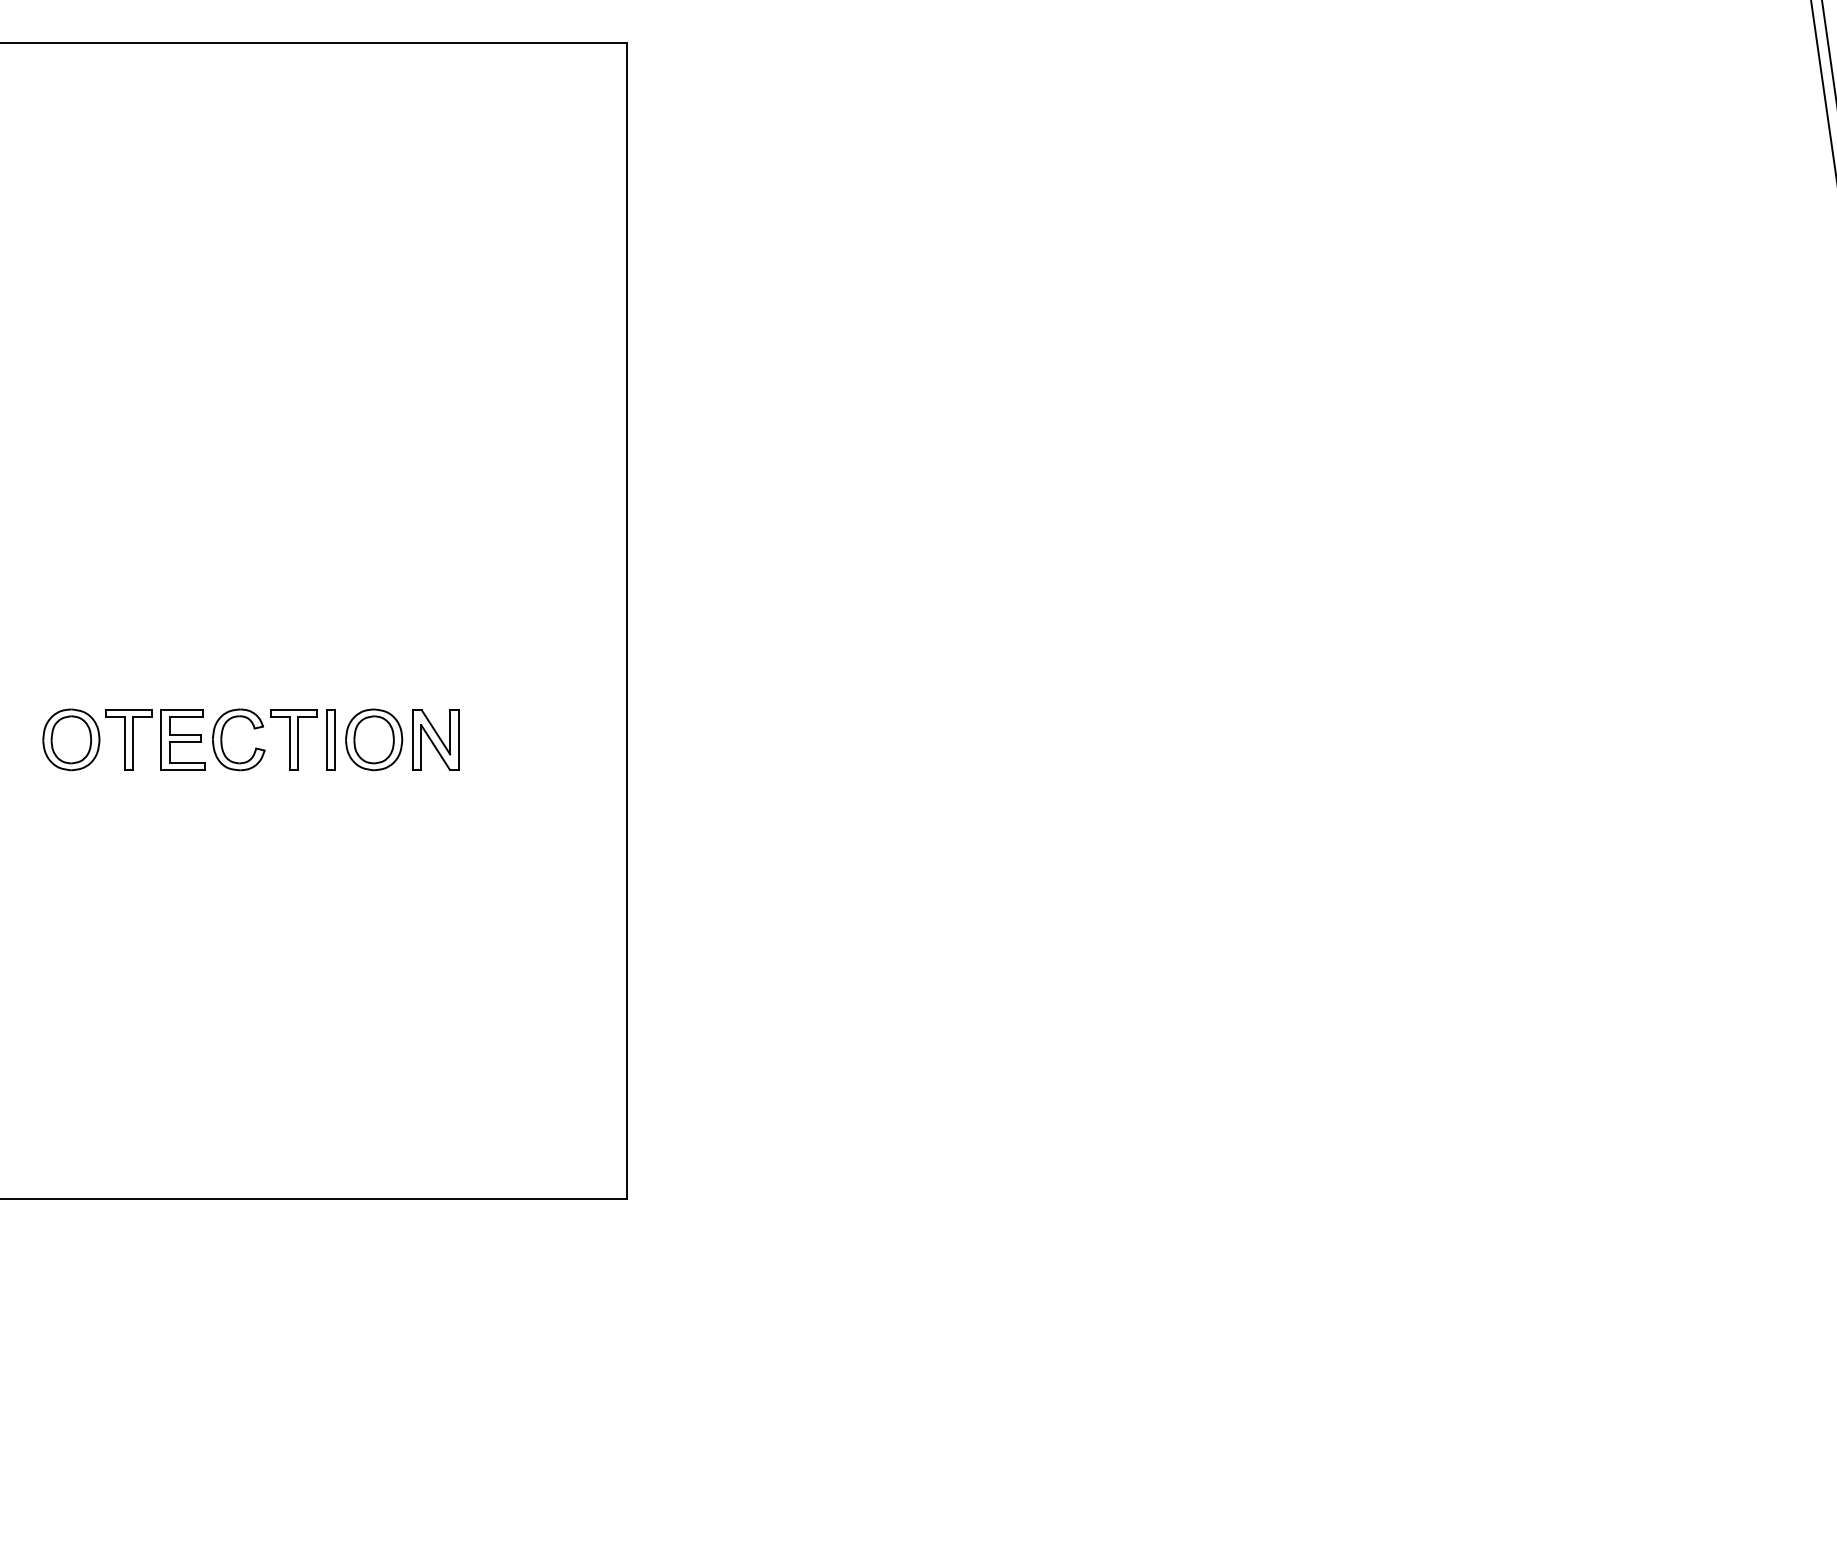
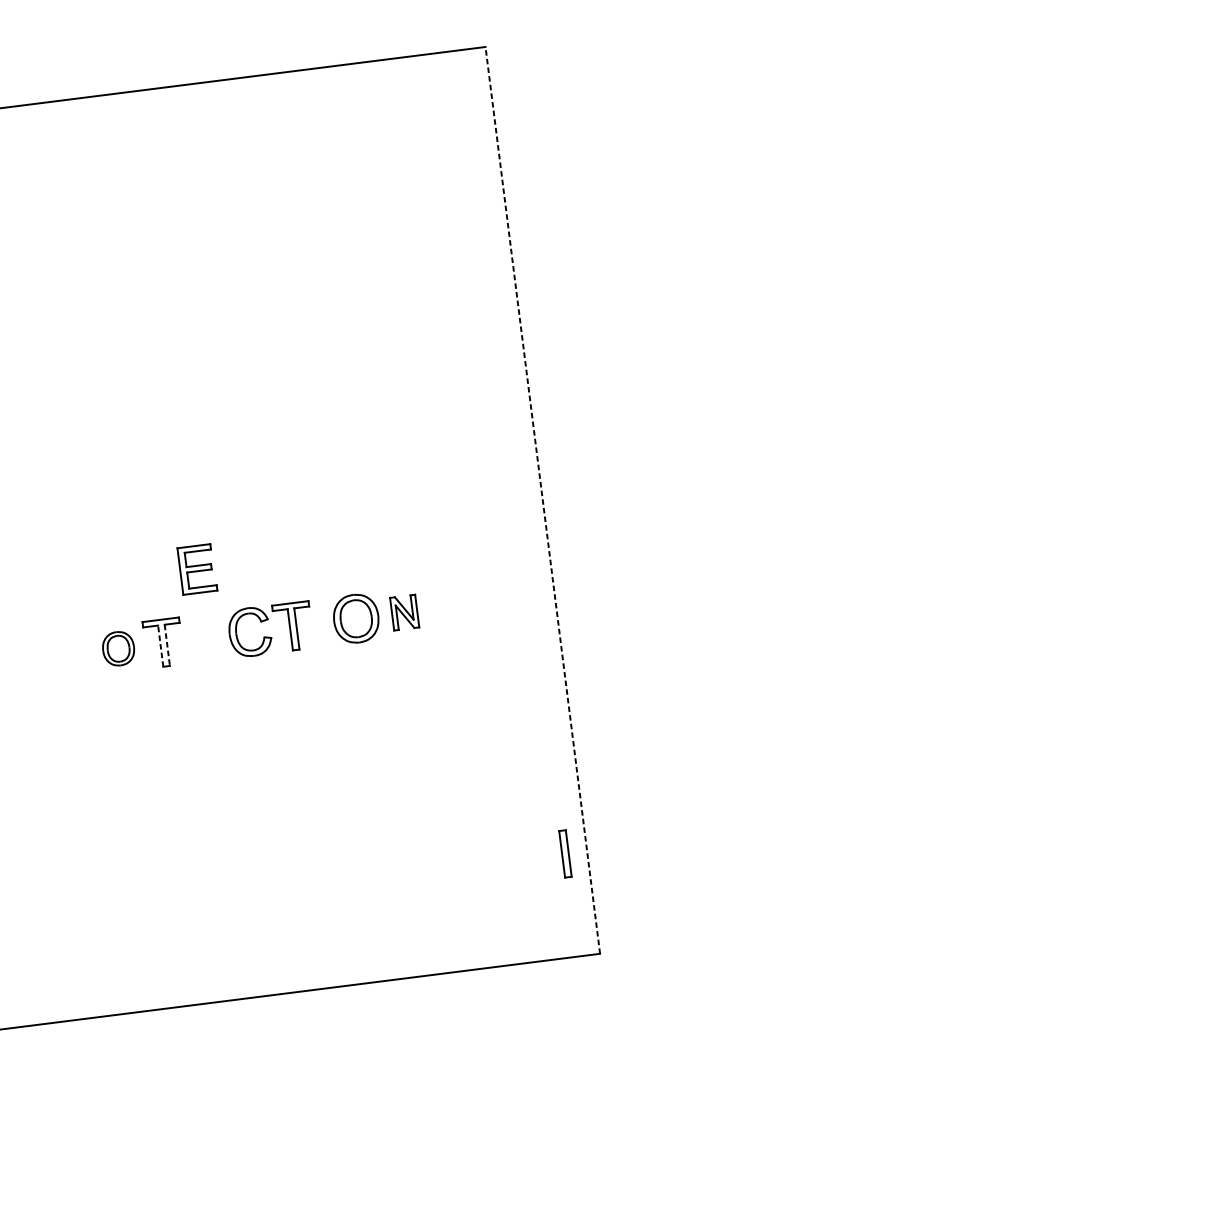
line: (626, 621) -> (542, 500), solid -> dashed
part: (71, 739) -> (118, 648), size x0.7
part: (182, 739) -> (197, 569), moved
part: (330, 739) -> (564, 853), moved
part: (435, 739) -> (404, 612), size x0.7
line: (124, 742) -> (160, 645), solid -> dashed
line: (133, 743) -> (167, 645), solid -> dashed

